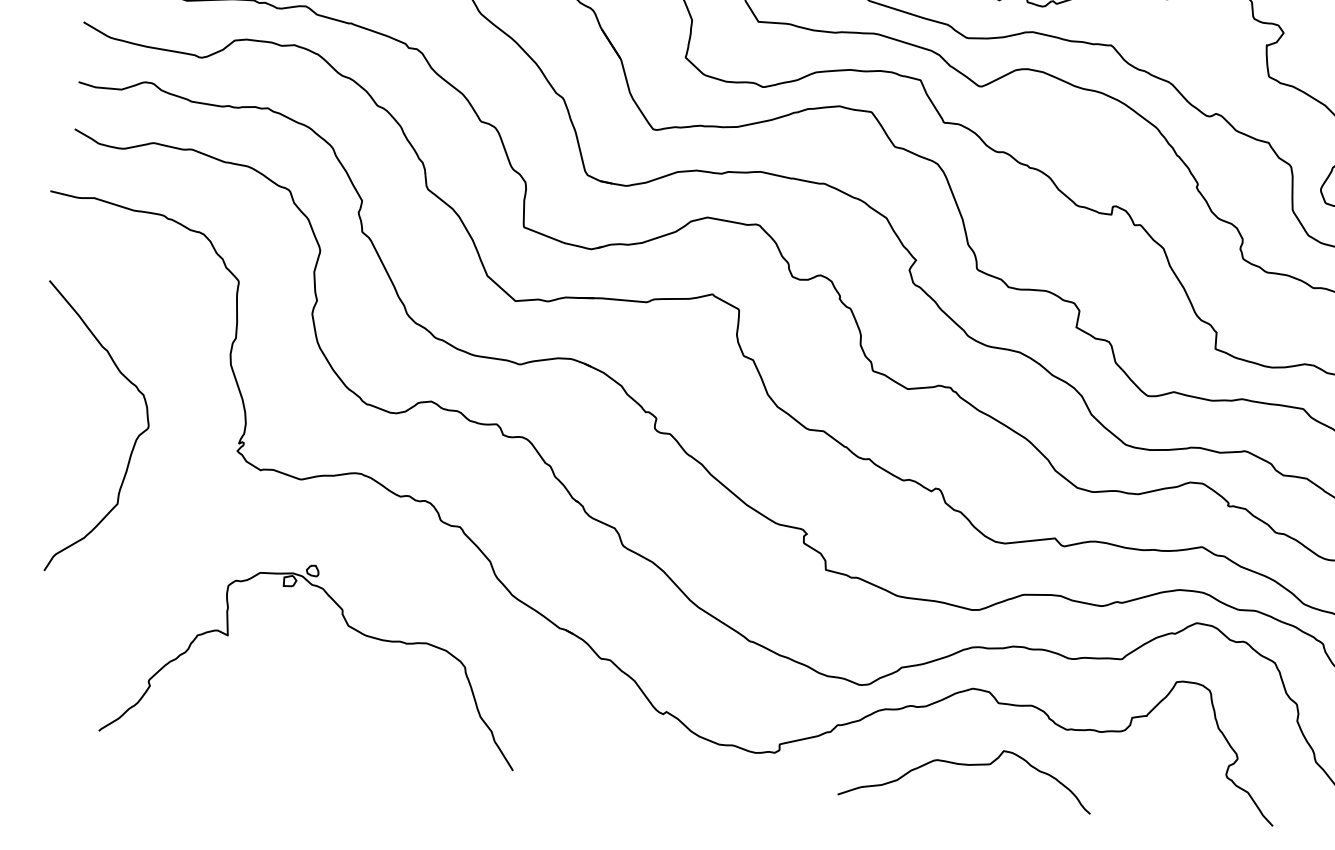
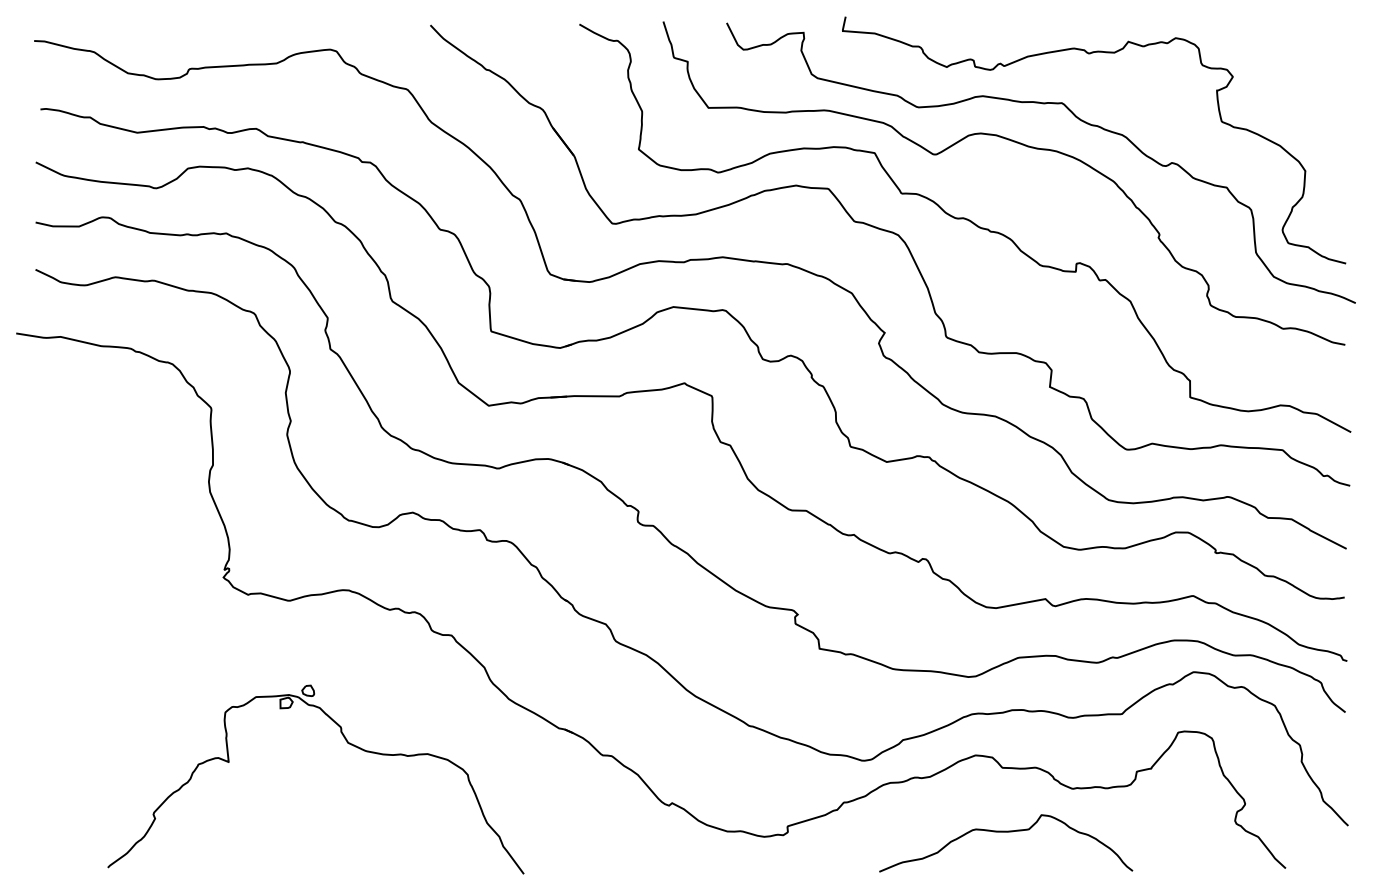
curve: (133, 443) -> (119, 578), removed
curve: (967, 765) -> (1006, 832), moved

